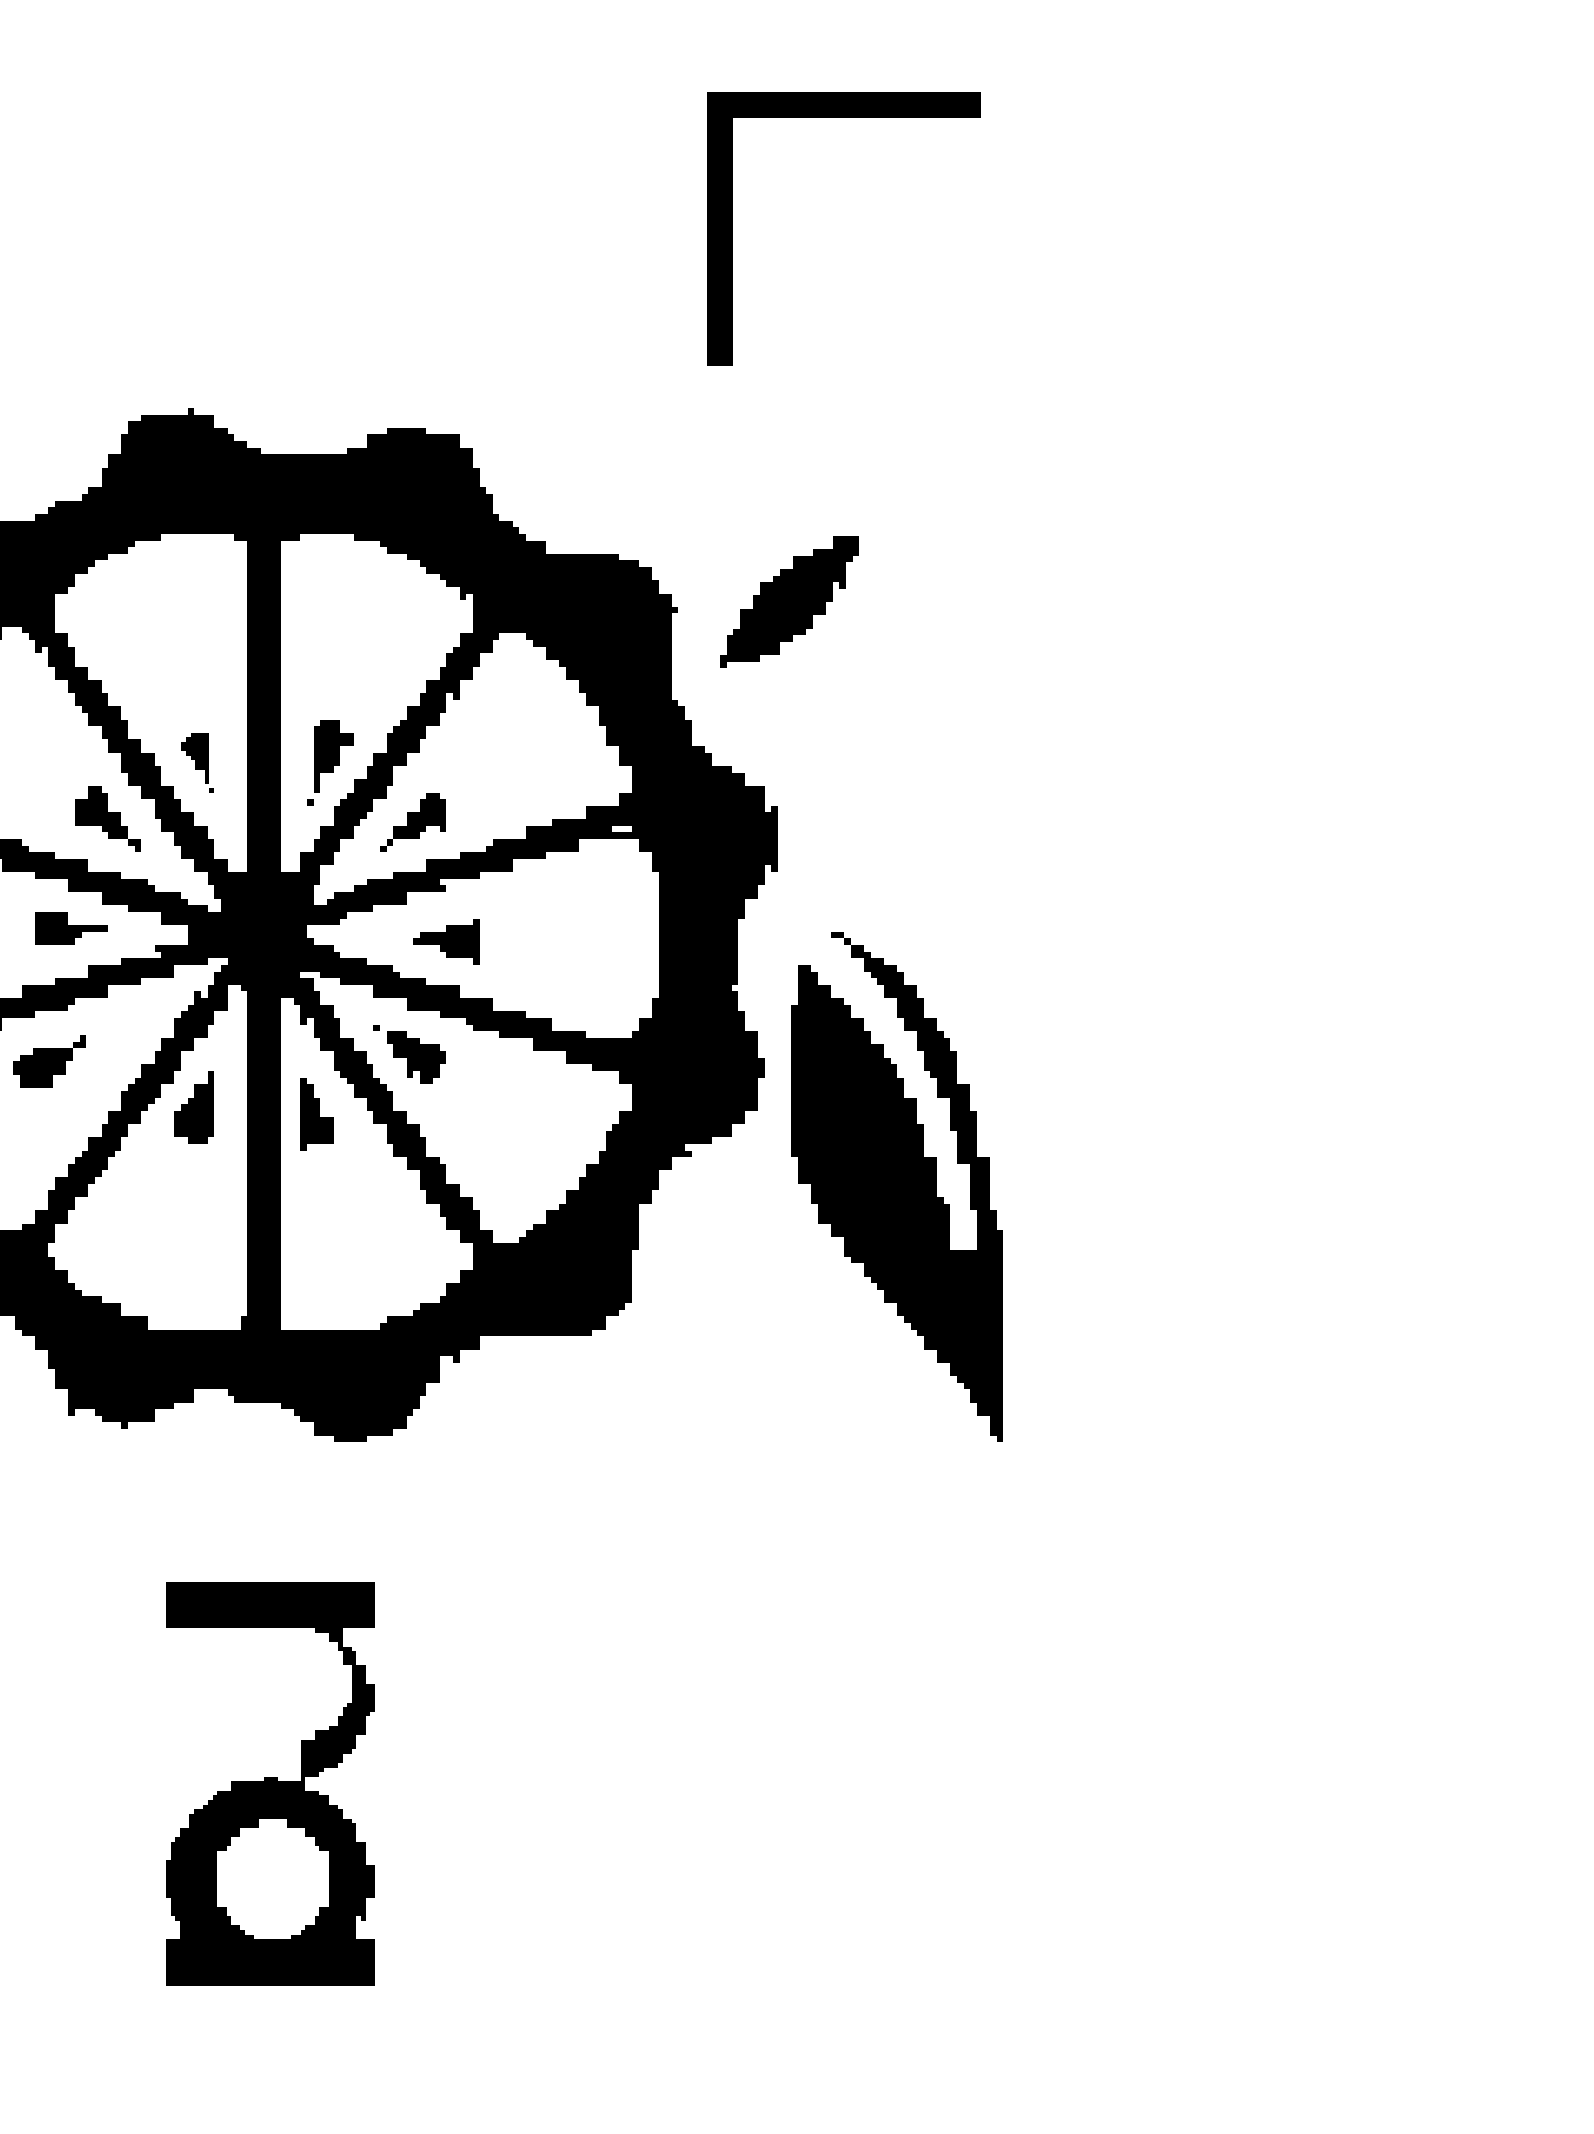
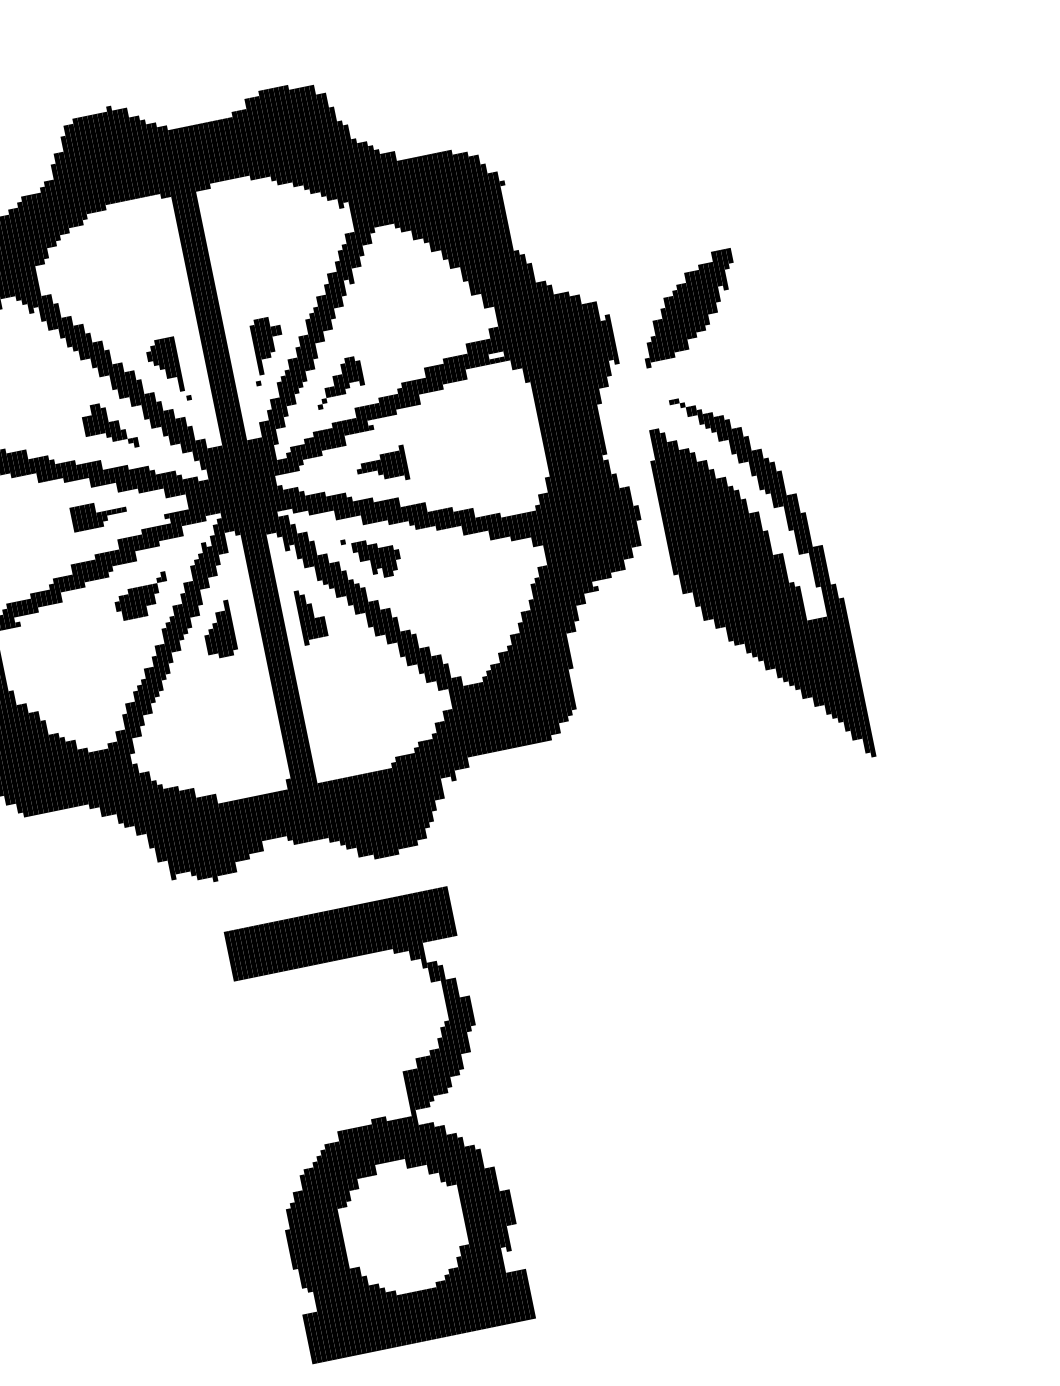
part: (789, 601) -> (688, 307), moved
part: (197, 762) -> (167, 370), size x1.43
part: (49, 1061) -> (141, 596), moved
part: (270, 1783) -> (379, 1124), size x1.43

